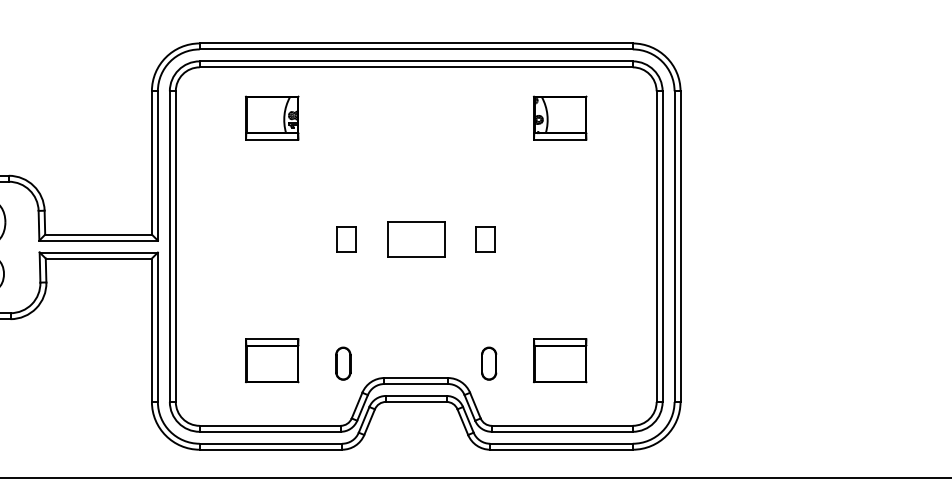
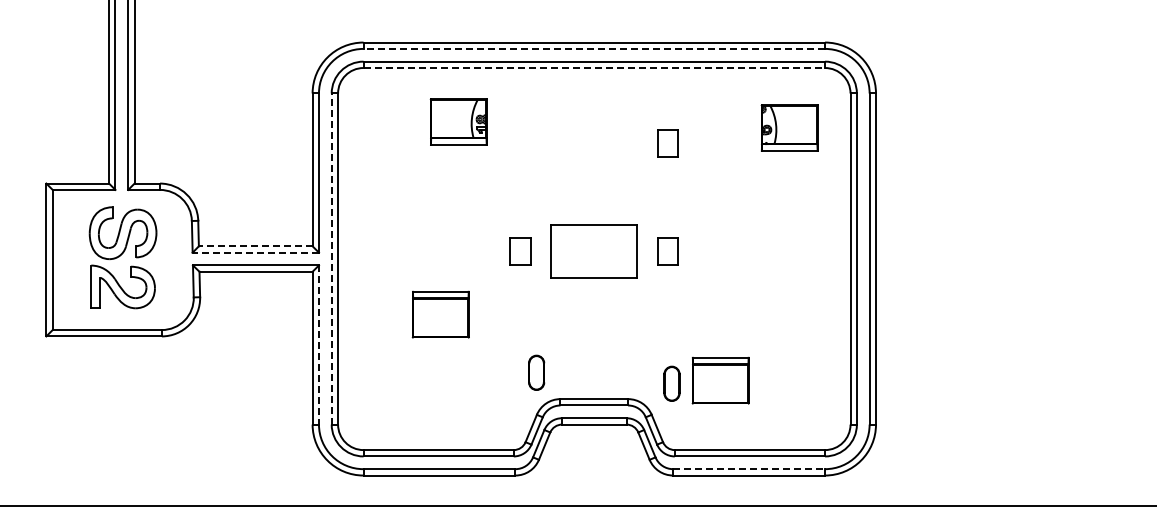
line: (416, 49) -> (594, 48), solid -> dashed
line: (416, 67) -> (594, 68), solid -> dashed
part: (271, 117) -> (458, 121), moved
part: (559, 117) -> (789, 127), moved
part: (484, 138) -> (667, 143), added
line: (98, 234) -> (255, 246), solid -> dashed
part: (416, 239) -> (594, 251), size x1.4
line: (98, 240) -> (255, 252), solid -> dashed
line: (169, 247) -> (331, 259), solid -> dashed
line: (157, 327) -> (318, 345), solid -> dashed
part: (271, 360) -> (440, 314), moved
part: (559, 360) -> (720, 380), moved
part: (343, 363) -> (536, 372), moved
line: (561, 444) -> (749, 469), solid -> dashed

